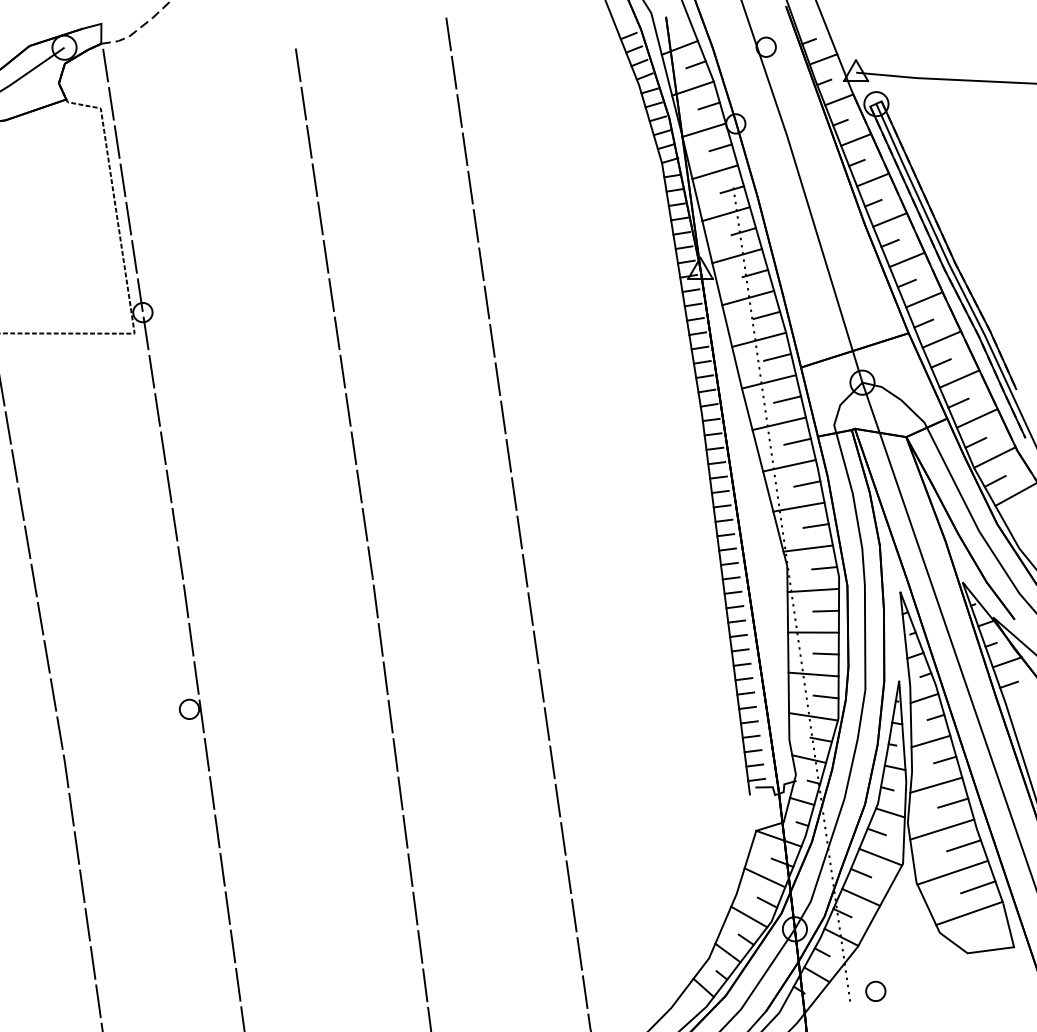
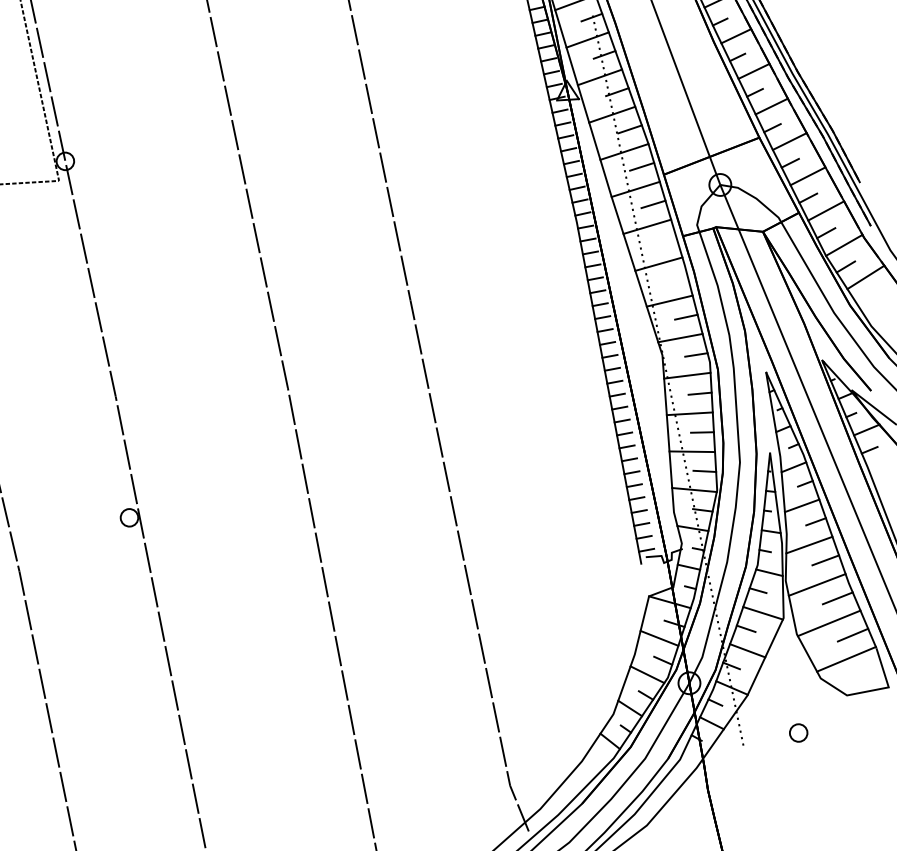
line: (797, 441) -> (664, 241), removed
line: (807, 483) -> (676, 279), removed
part: (875, 990) -> (798, 732), moved

